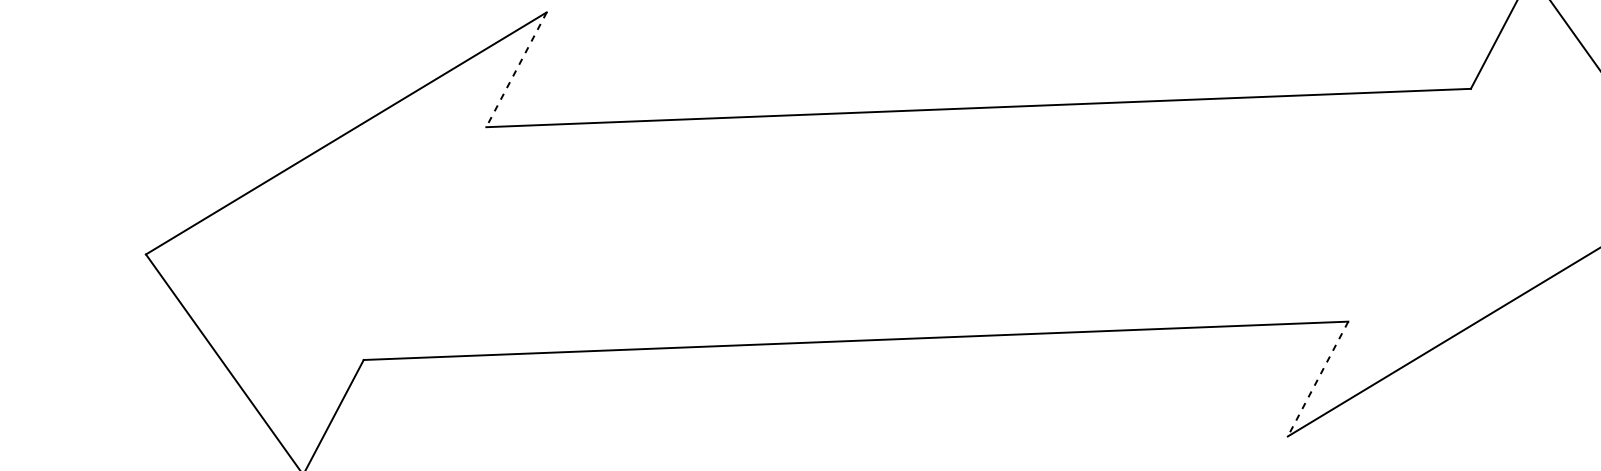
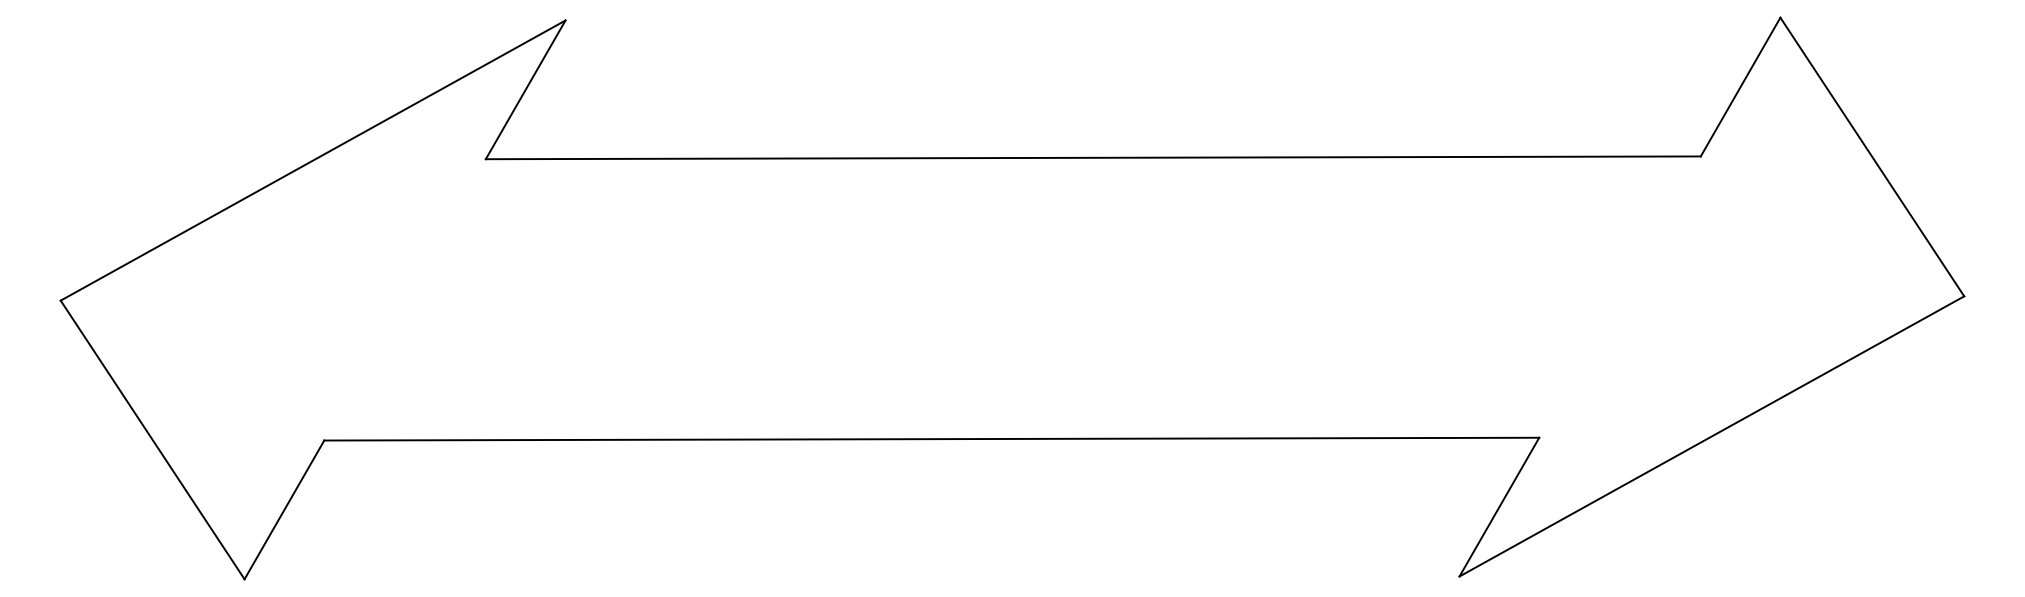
line: (516, 70) -> (525, 90), dashed -> solid
line: (1318, 379) -> (1499, 507), dashed -> solid

